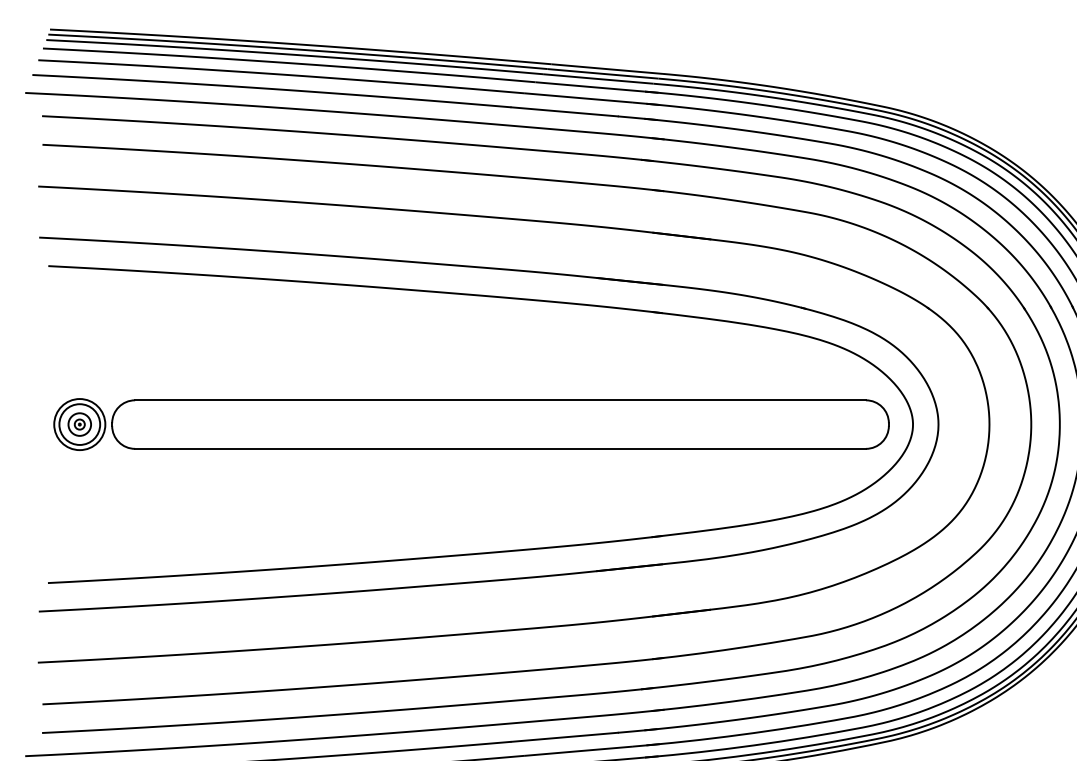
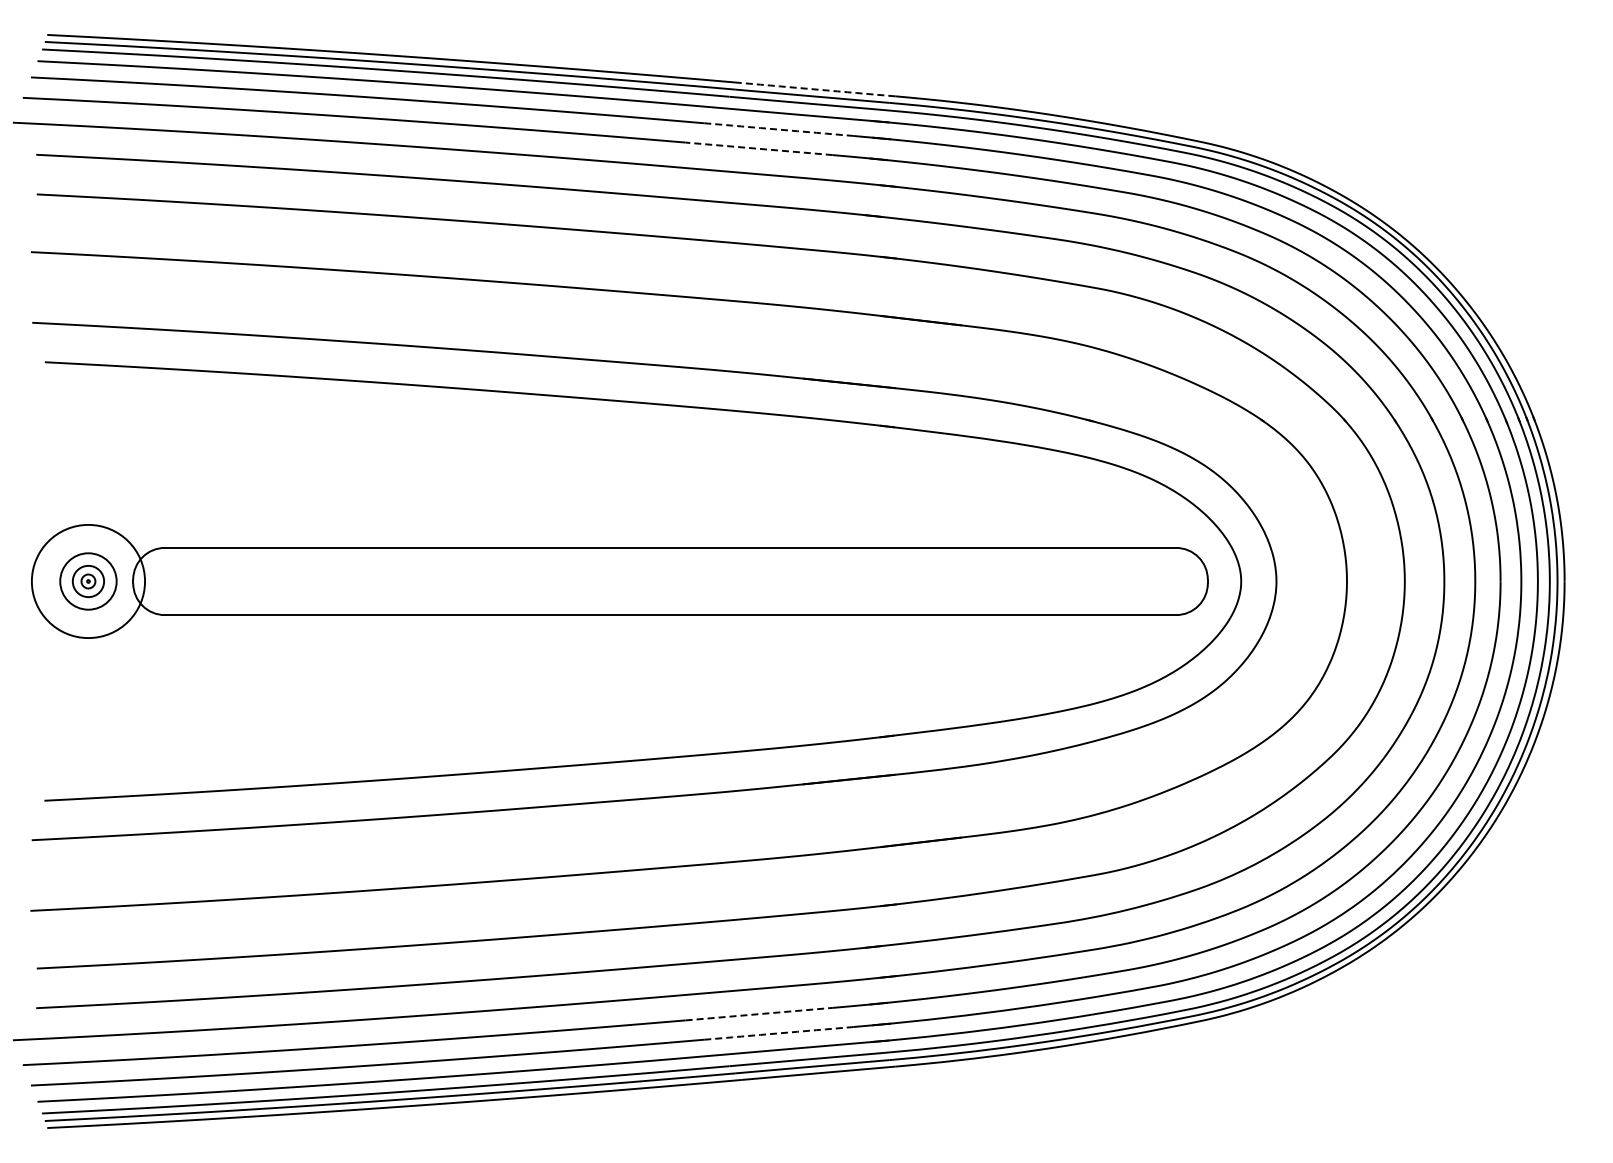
arc: (607, 68) -> (818, 89), solid -> dashed
arc: (578, 97) -> (778, 129), solid -> dashed
line: (564, 111) -> (759, 148), solid -> dashed
circle: (79, 424) -> (88, 581), size x1.6
line: (564, 737) -> (759, 1014), solid -> dashed
arc: (578, 751) -> (778, 1033), solid -> dashed

